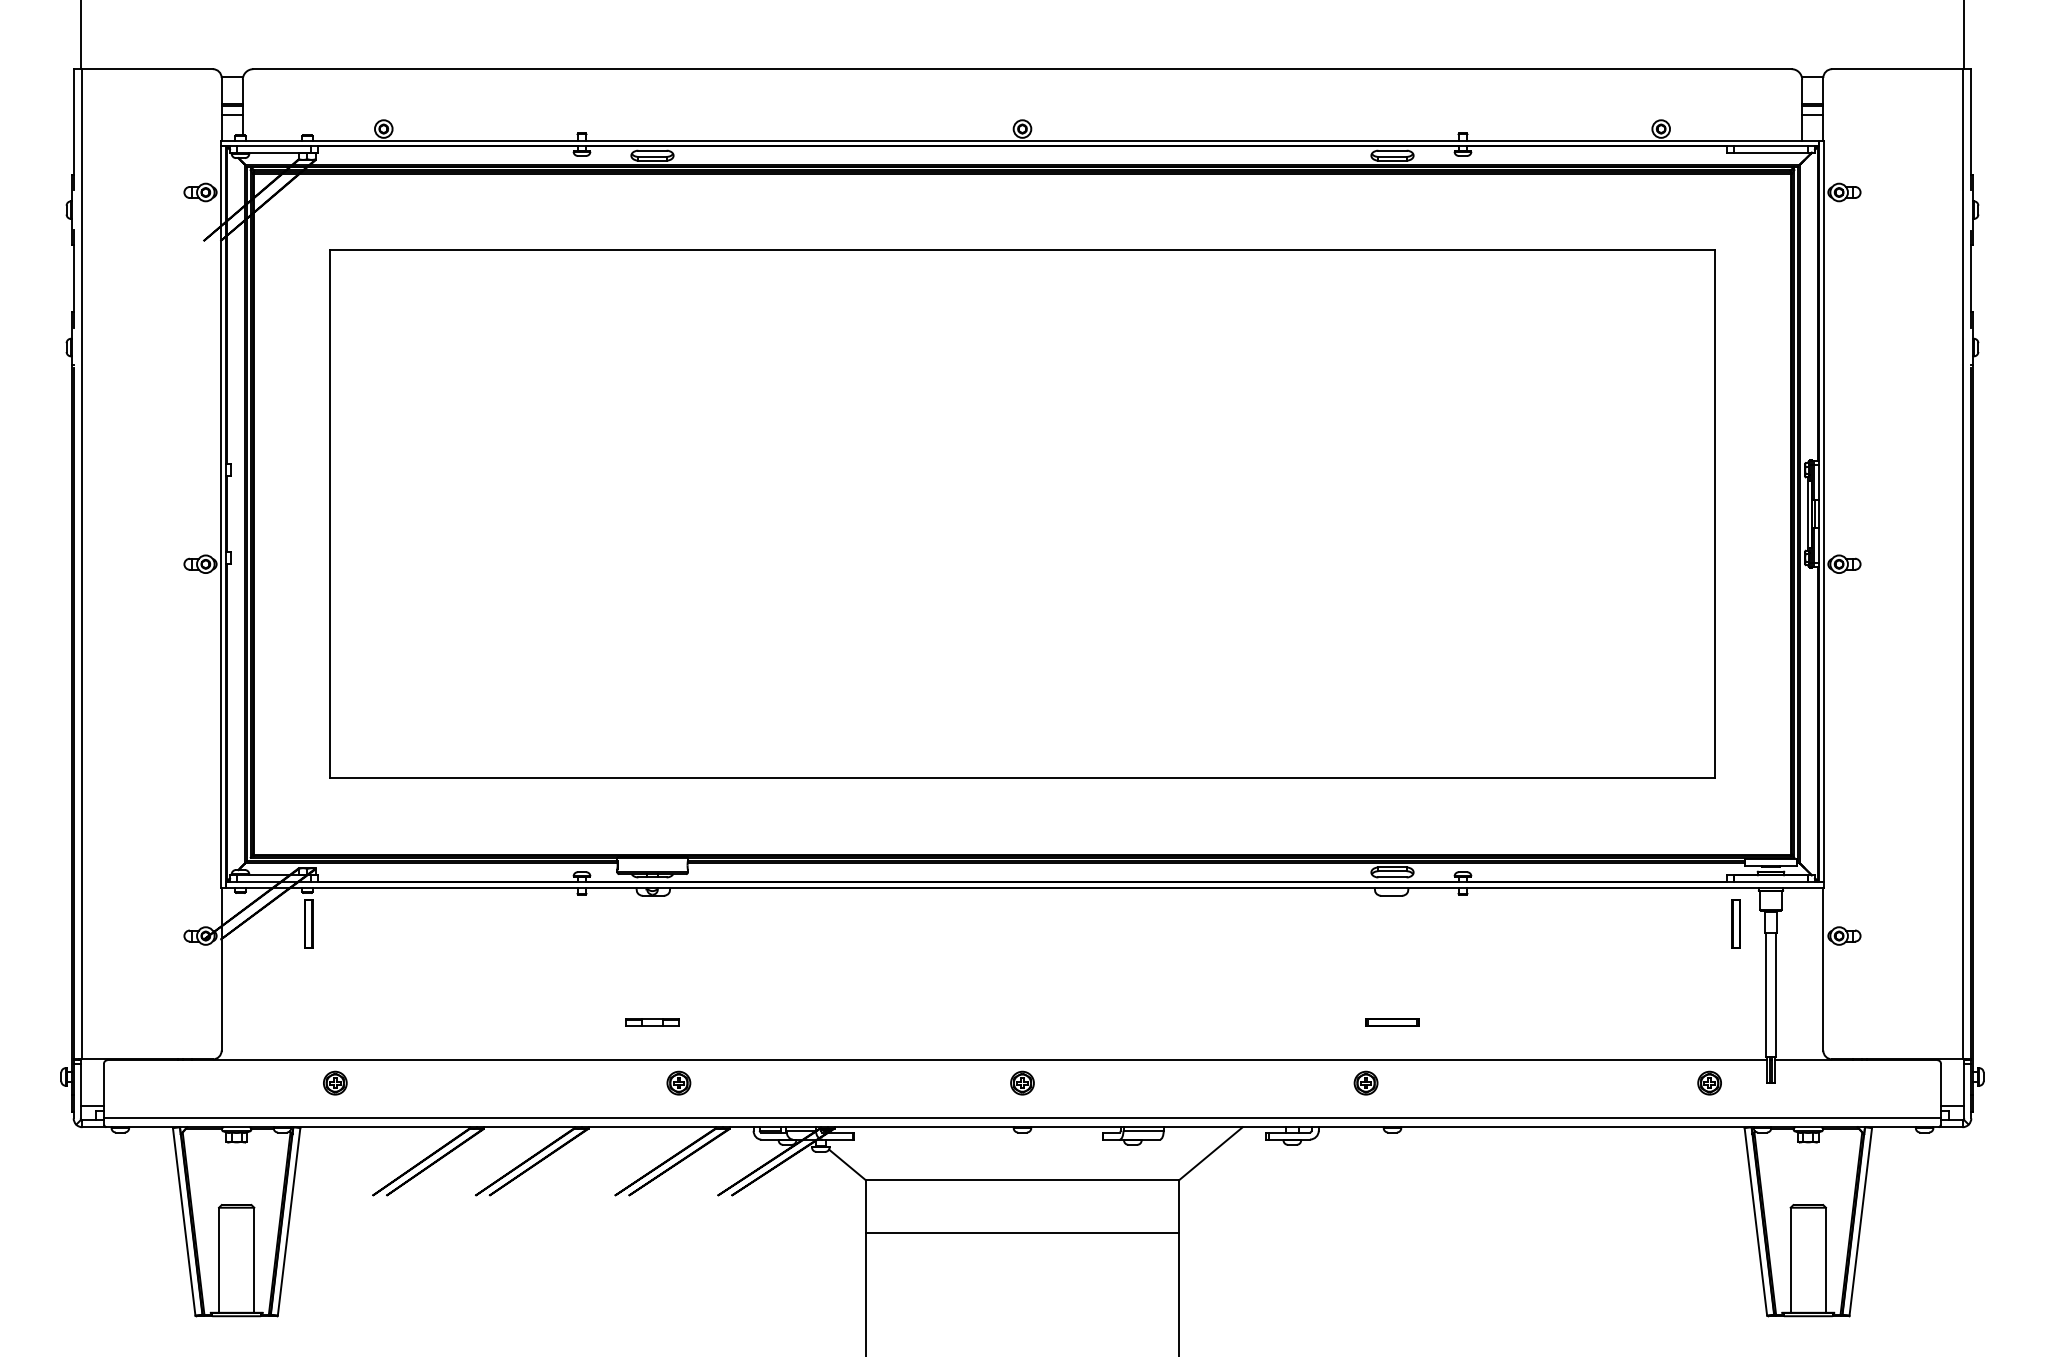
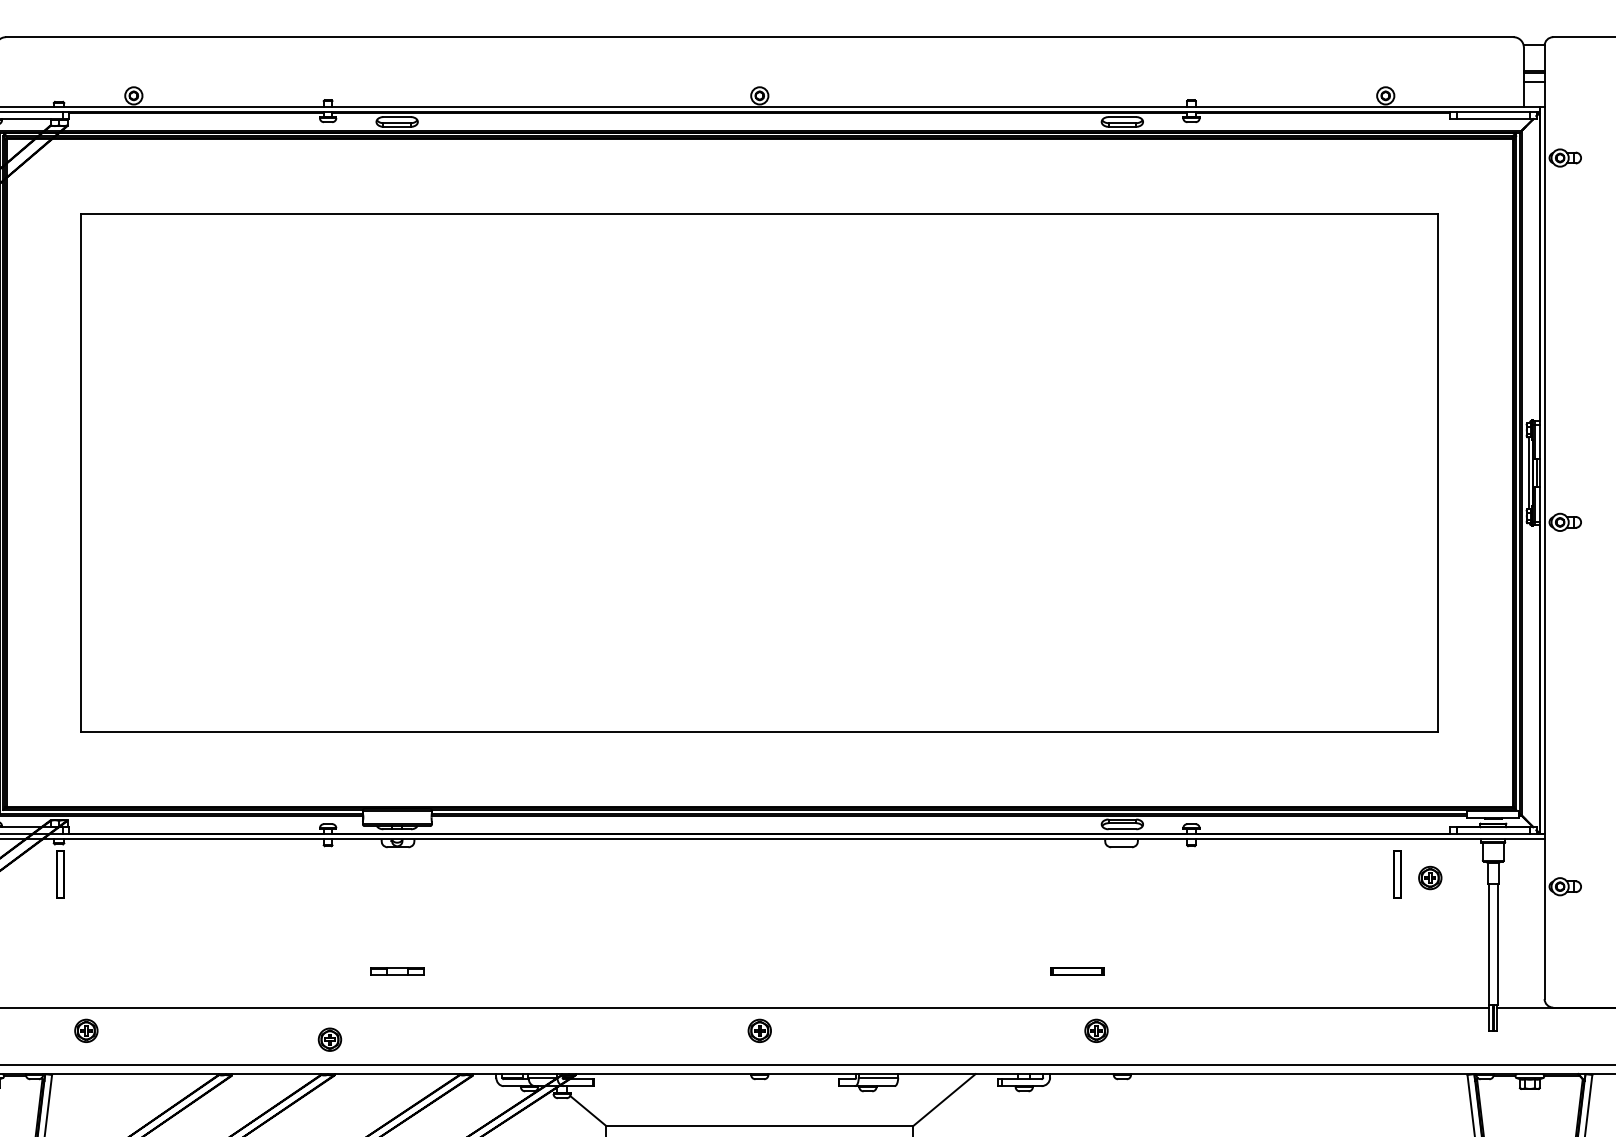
part: (1735, 923) -> (1396, 874), moved
part: (1392, 1022) -> (1077, 971), moved
part: (678, 1082) -> (329, 1039), moved
part: (1709, 1082) -> (1430, 877), moved

